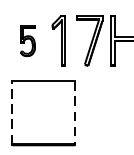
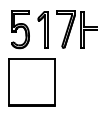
part: (27, 40) -> (20, 29), size x1.67
line: (12, 113) -> (9, 82), dashed -> solid
line: (74, 113) -> (54, 82), dashed -> solid

